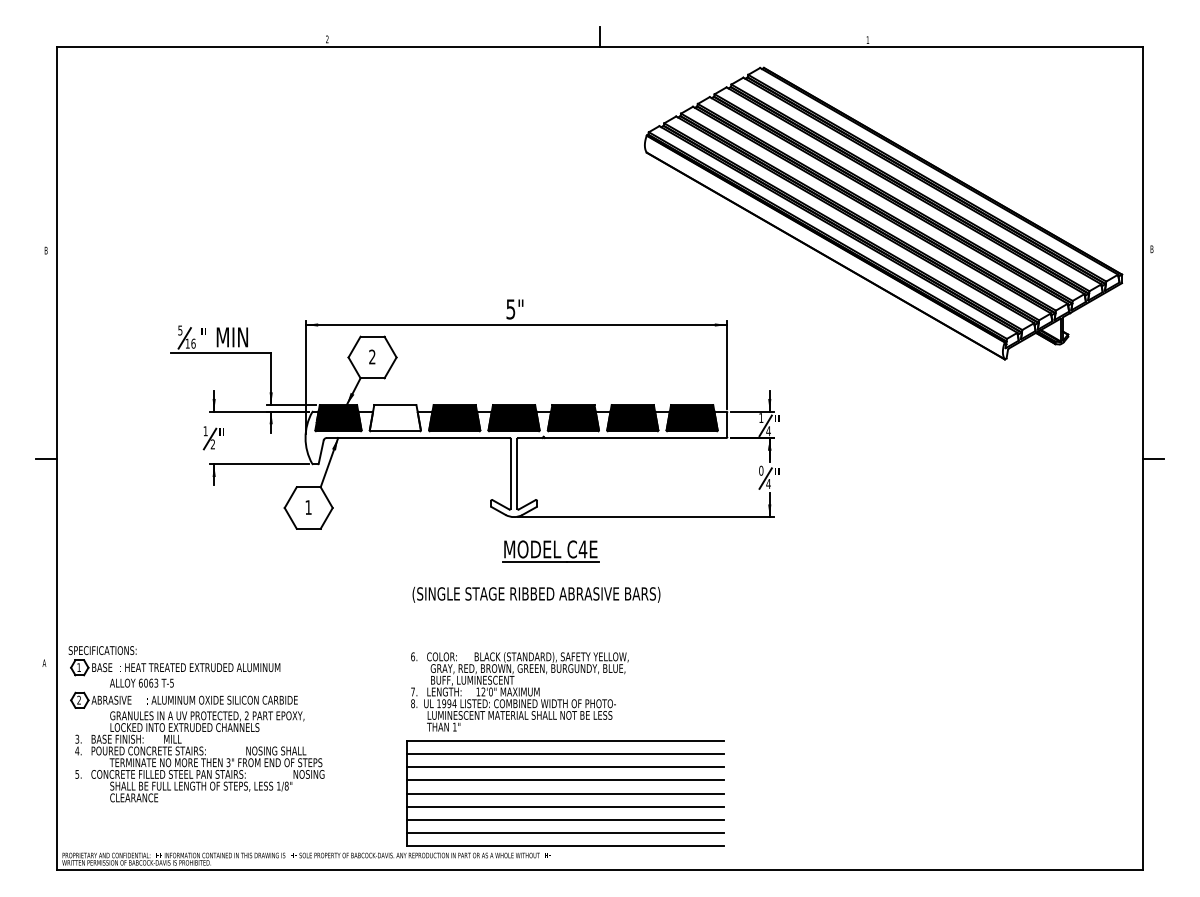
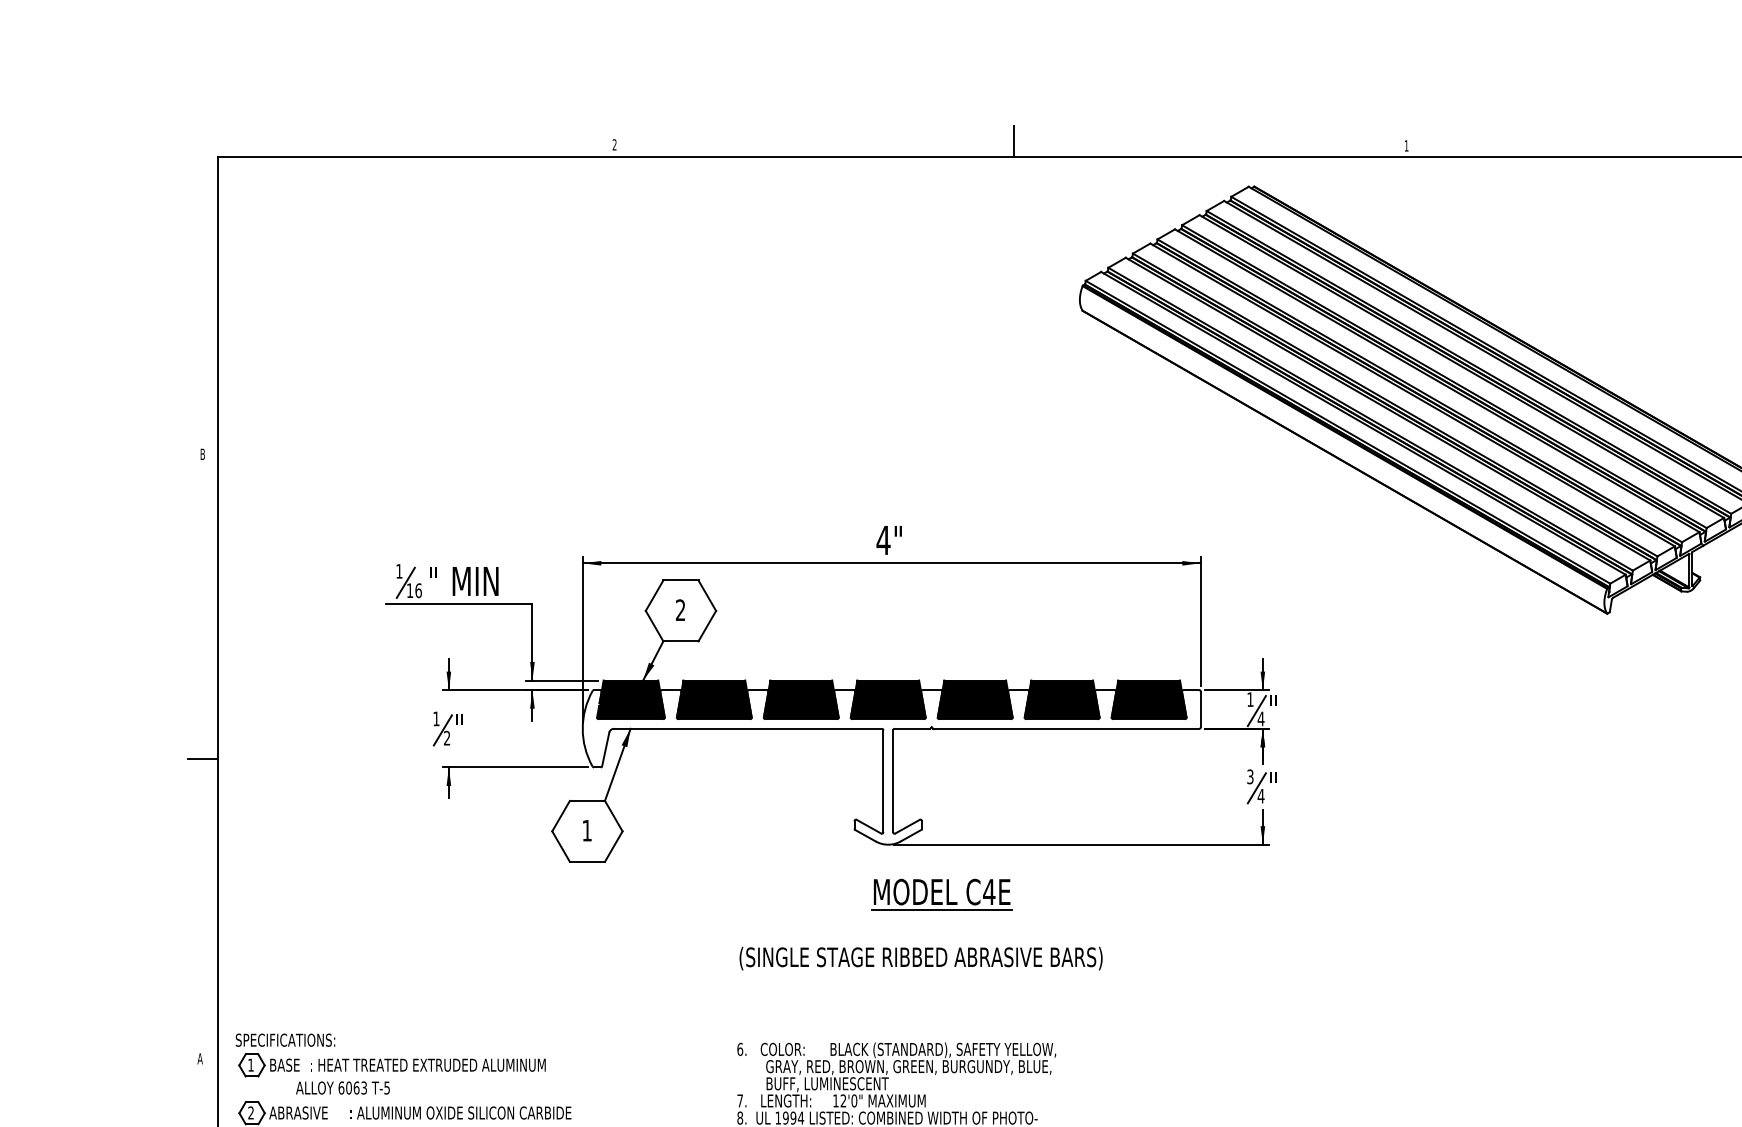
text: (510, 309) -> (883, 540), 5" -> 4"
text: (180, 330) -> (399, 571), 5 -> 1
fill: (394, 418) -> (713, 700), added
text: (761, 470) -> (1250, 776), 0 -> 3

